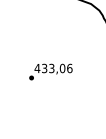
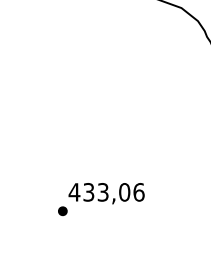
text: (50, 71) -> (100, 198), moved

